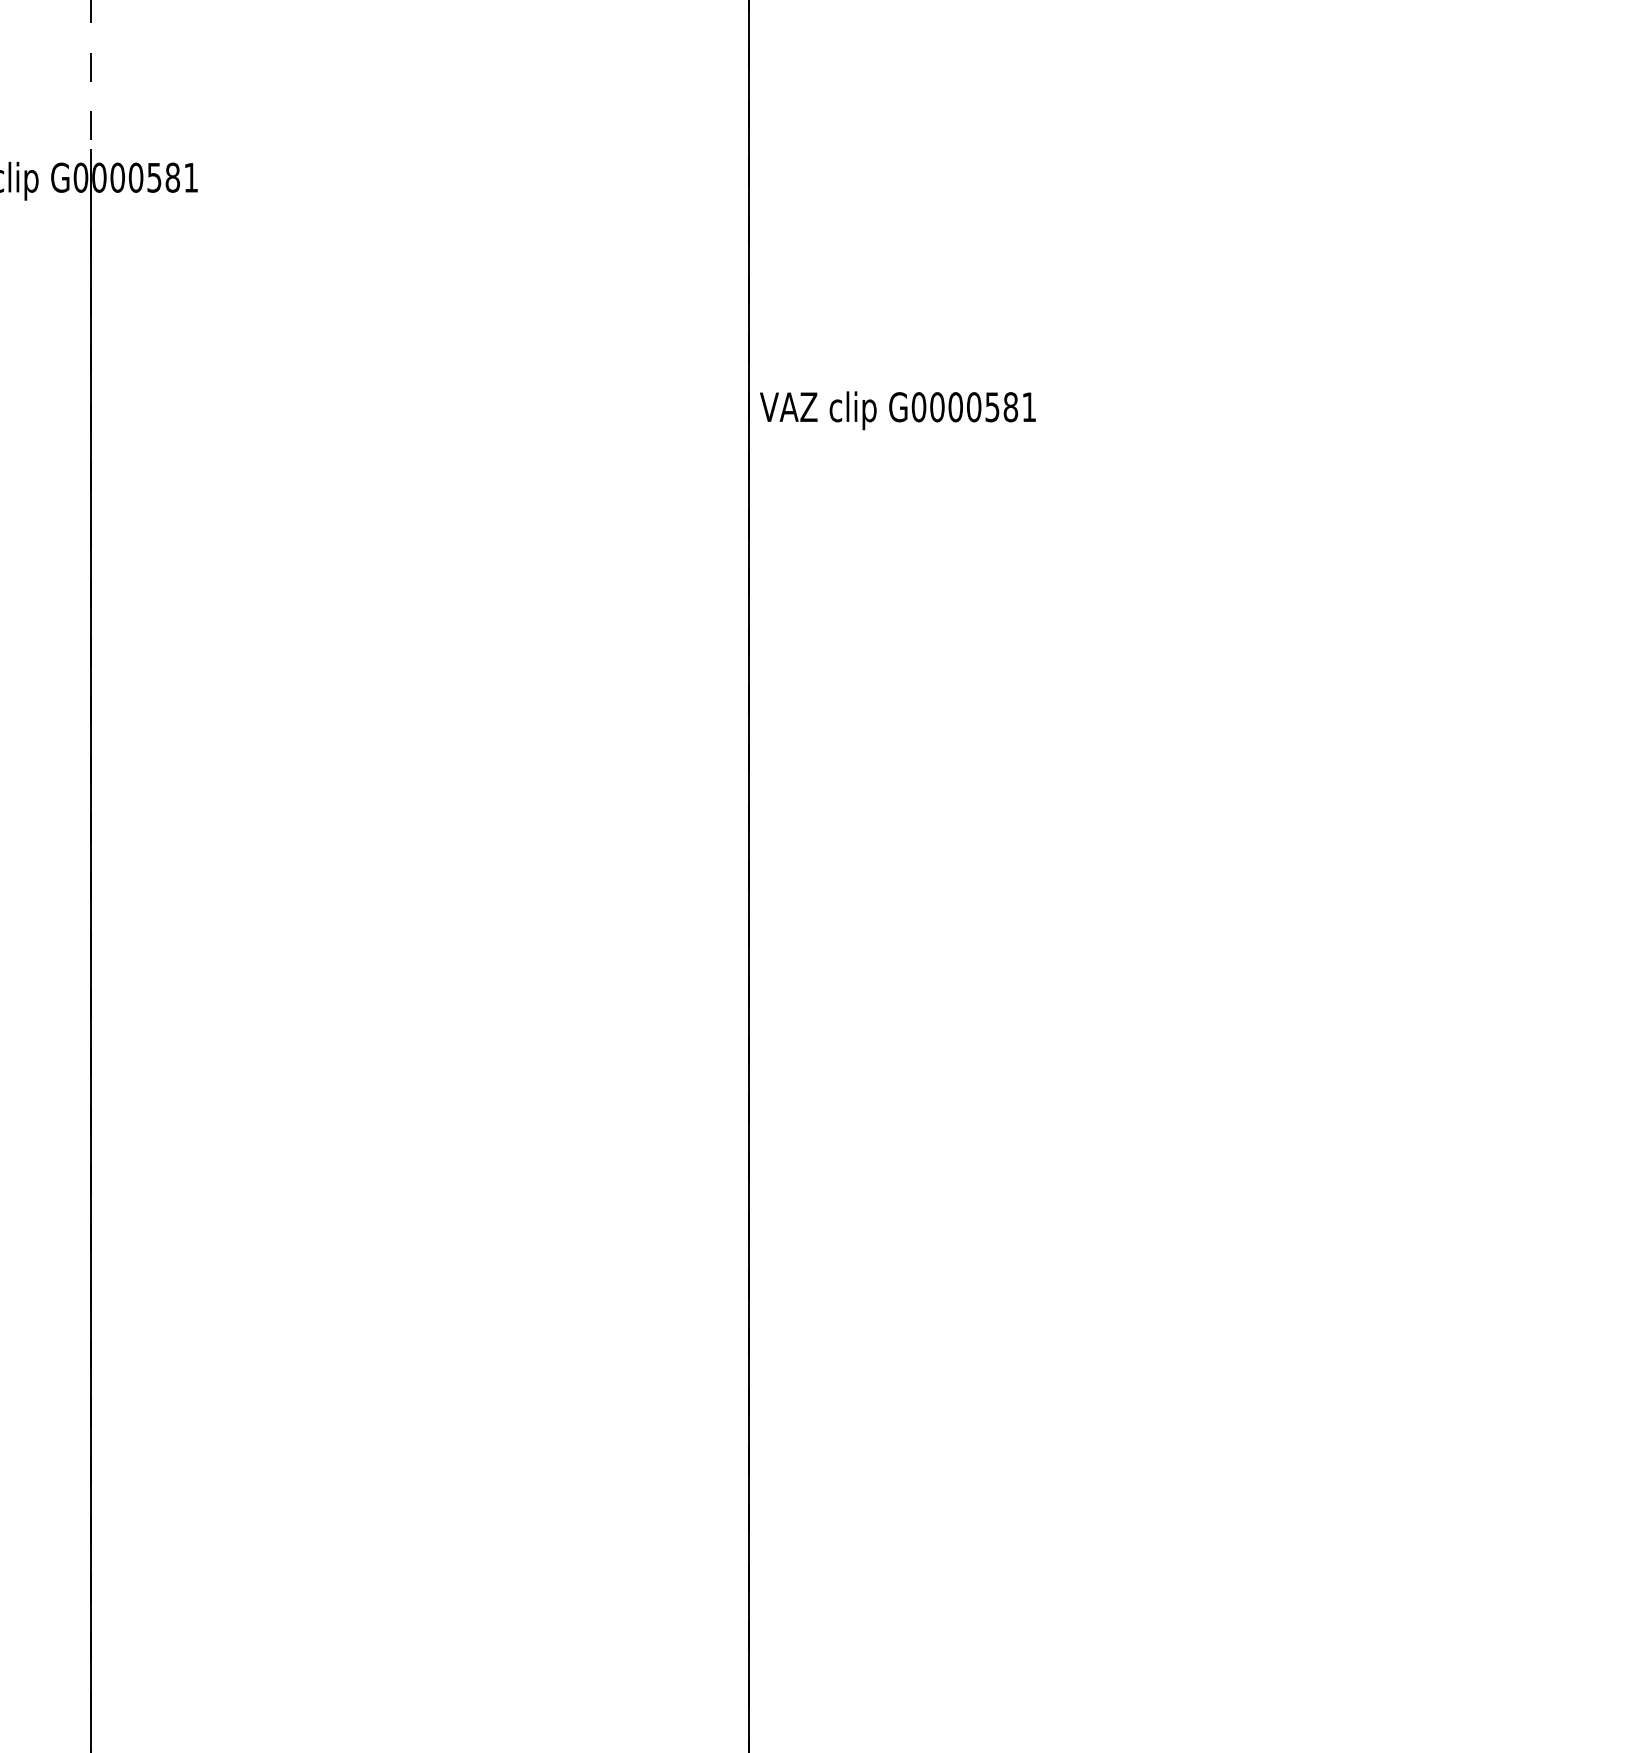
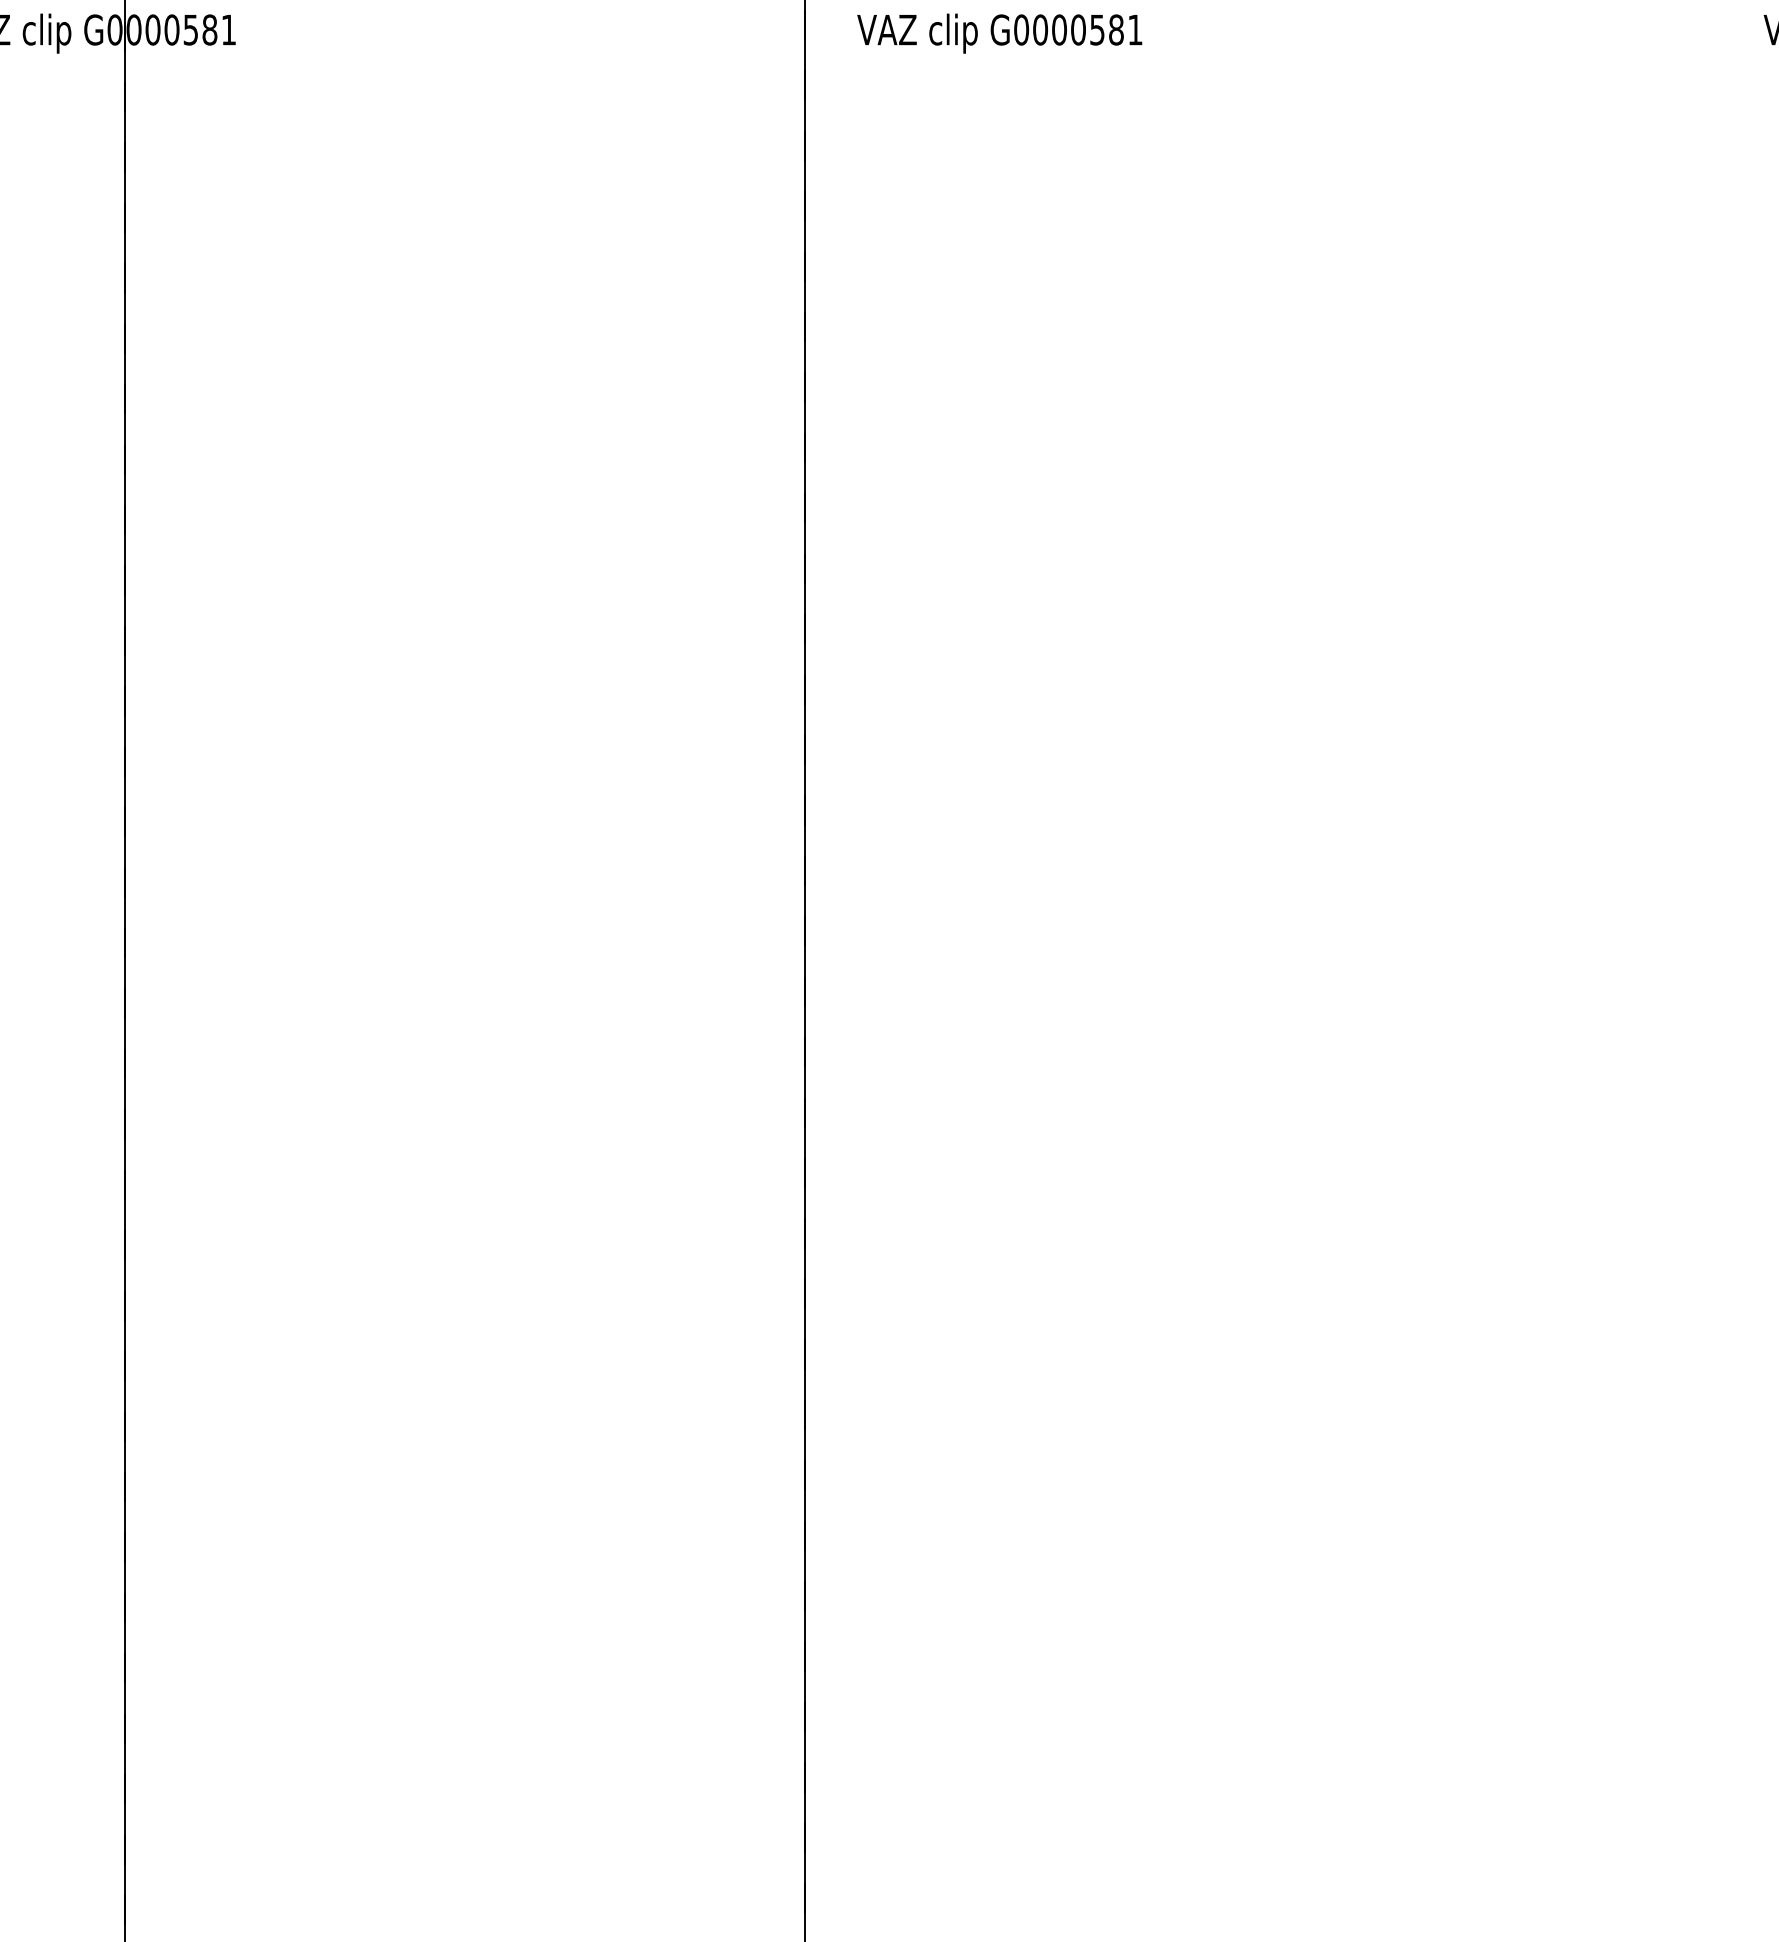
text: (897, 410) -> (999, 33), moved

